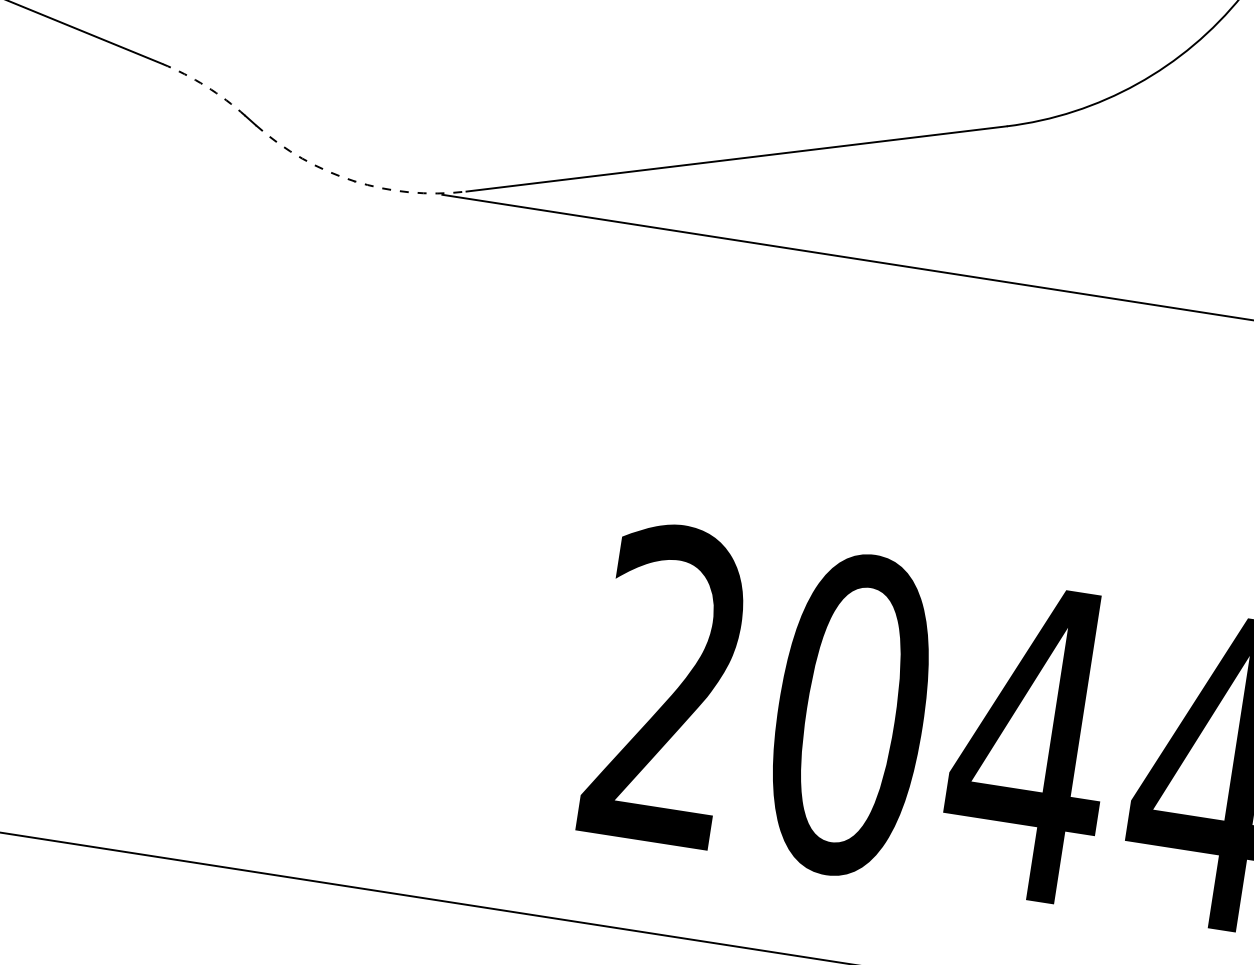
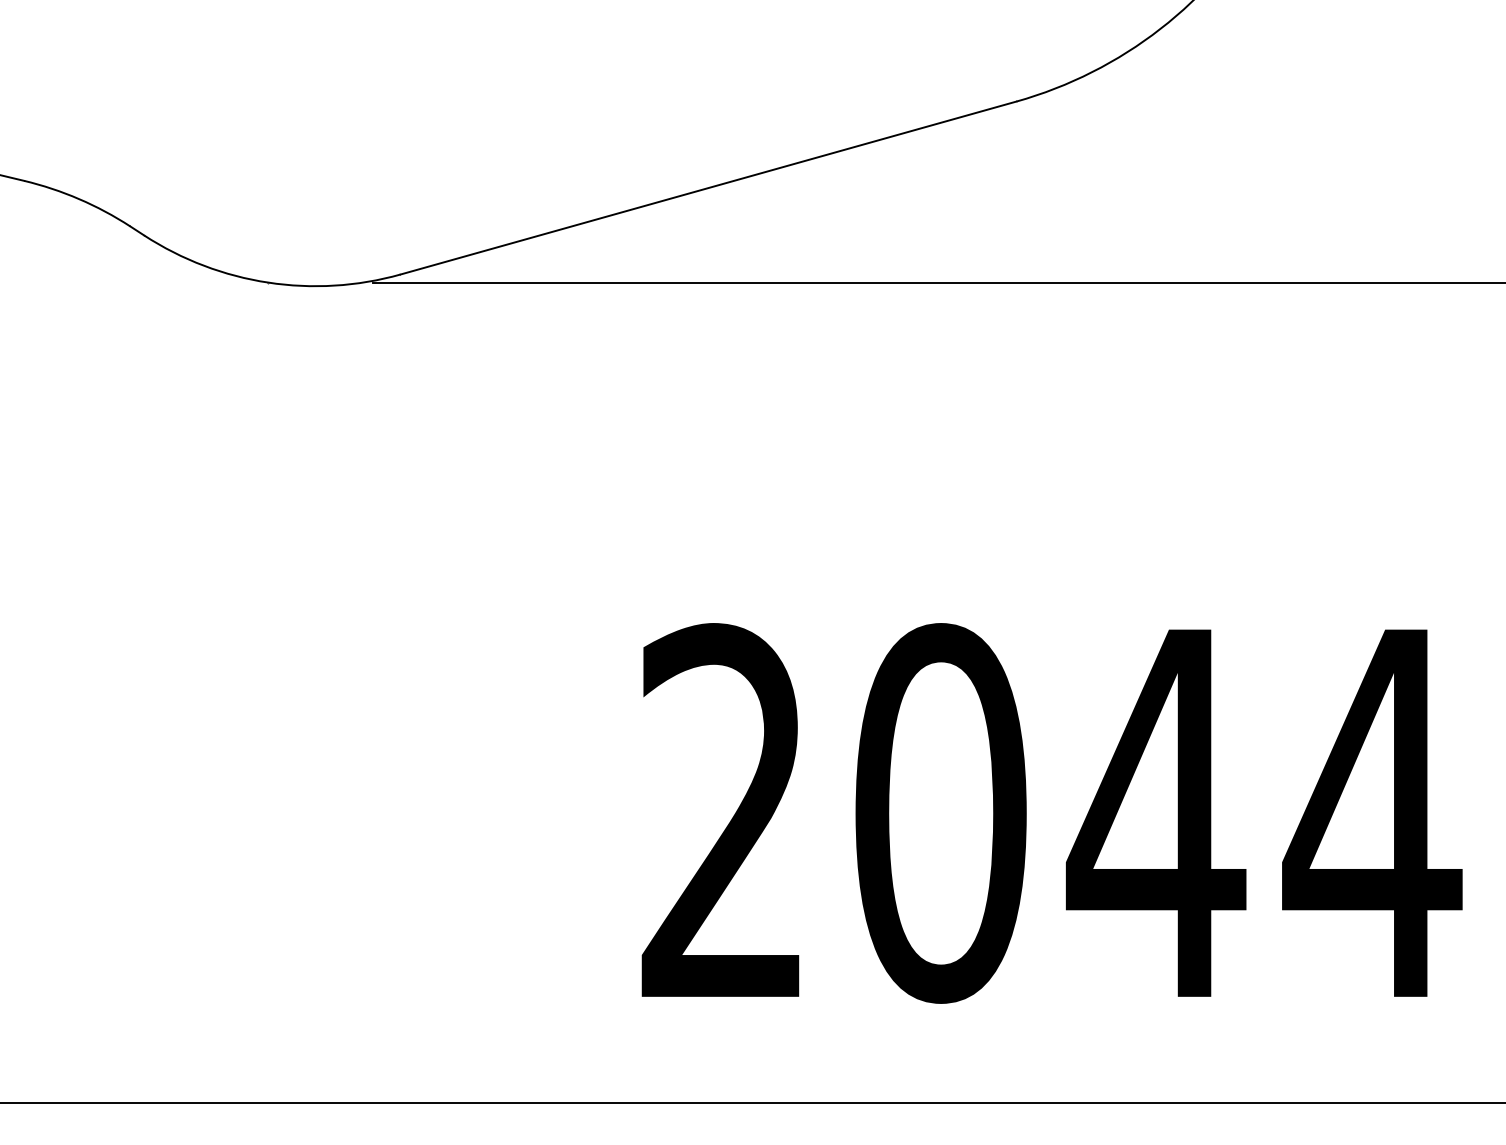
arc: (206, 86) -> (79, 199), dashed -> solid
arc: (354, 181) -> (268, 282), dashed -> solid

